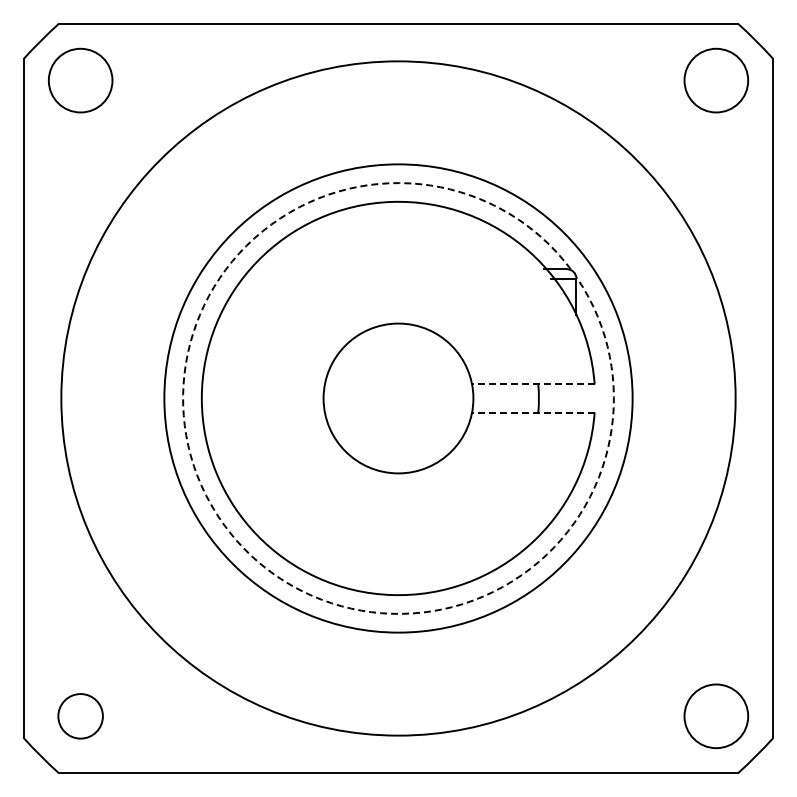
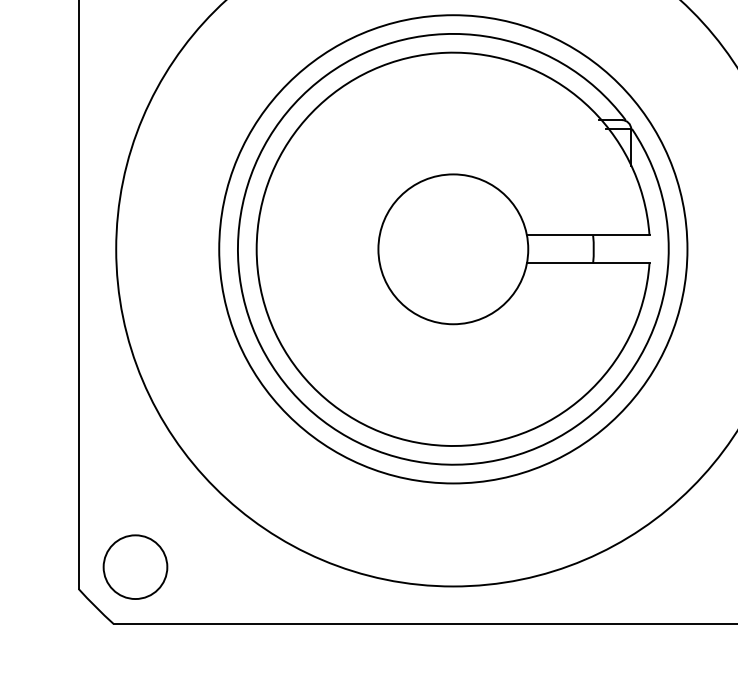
line: (532, 384) -> (587, 235), dashed -> solid
line: (532, 412) -> (587, 263), dashed -> solid
arc: (222, 523) -> (277, 374), dashed -> solid
circle: (80, 716) -> (135, 567), size x1.43

